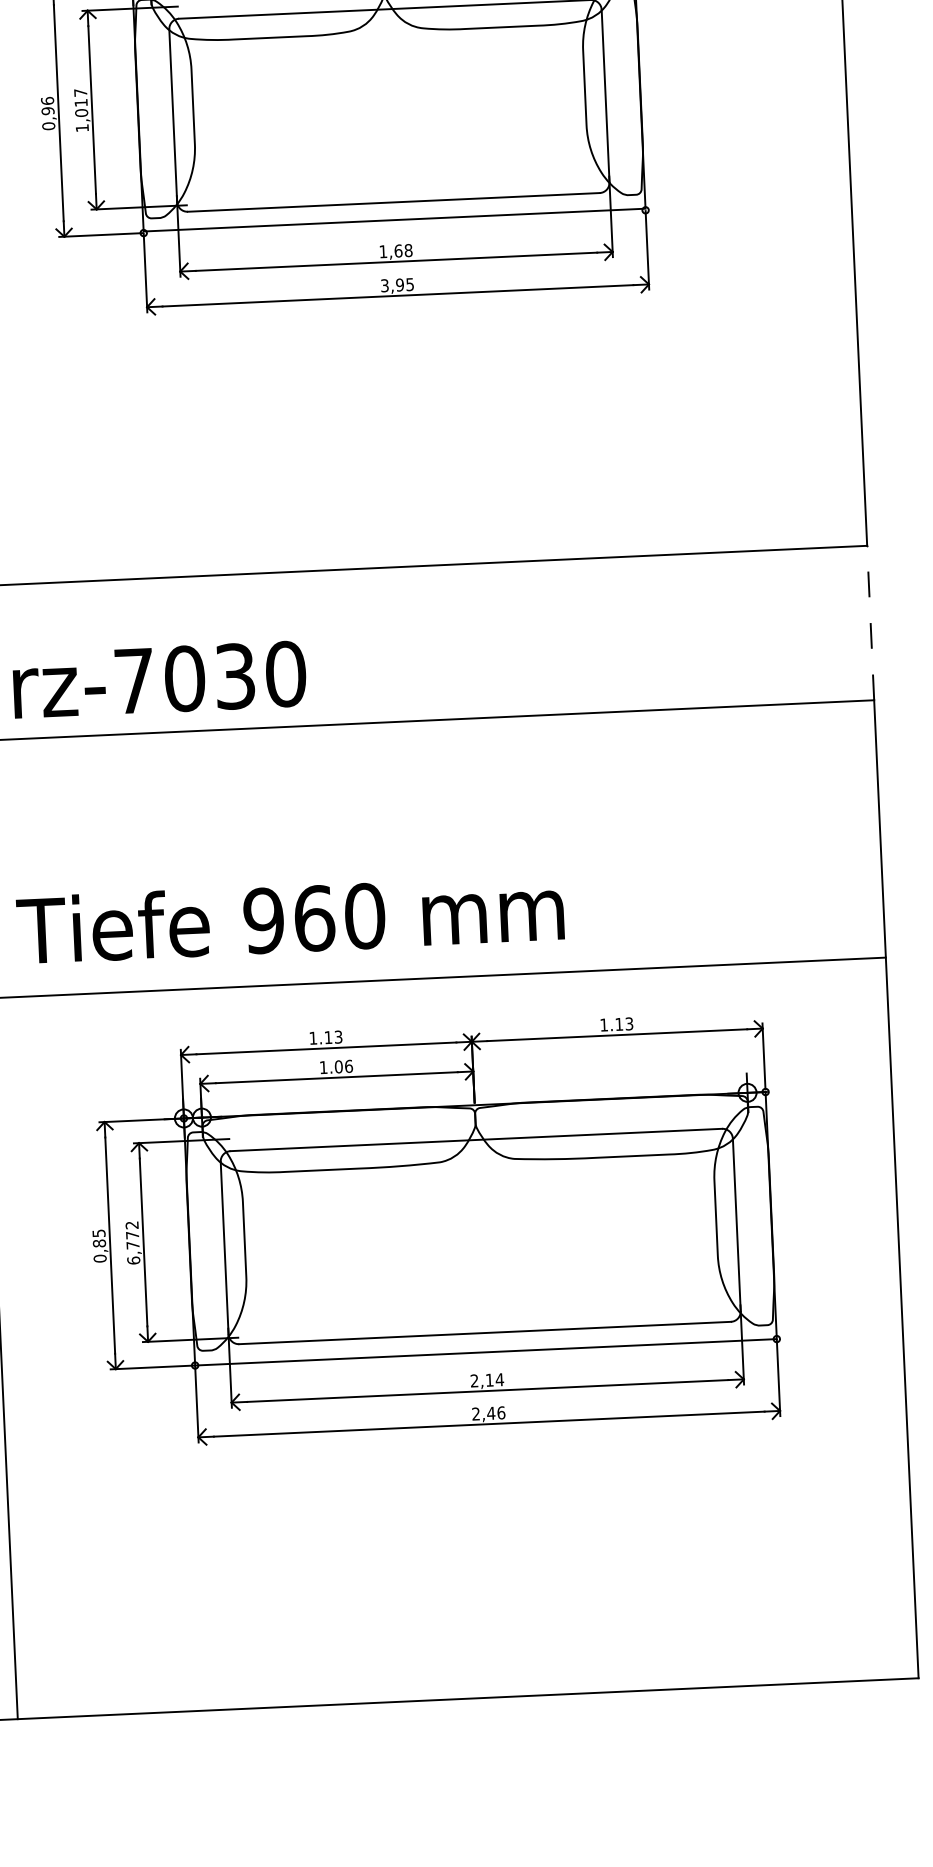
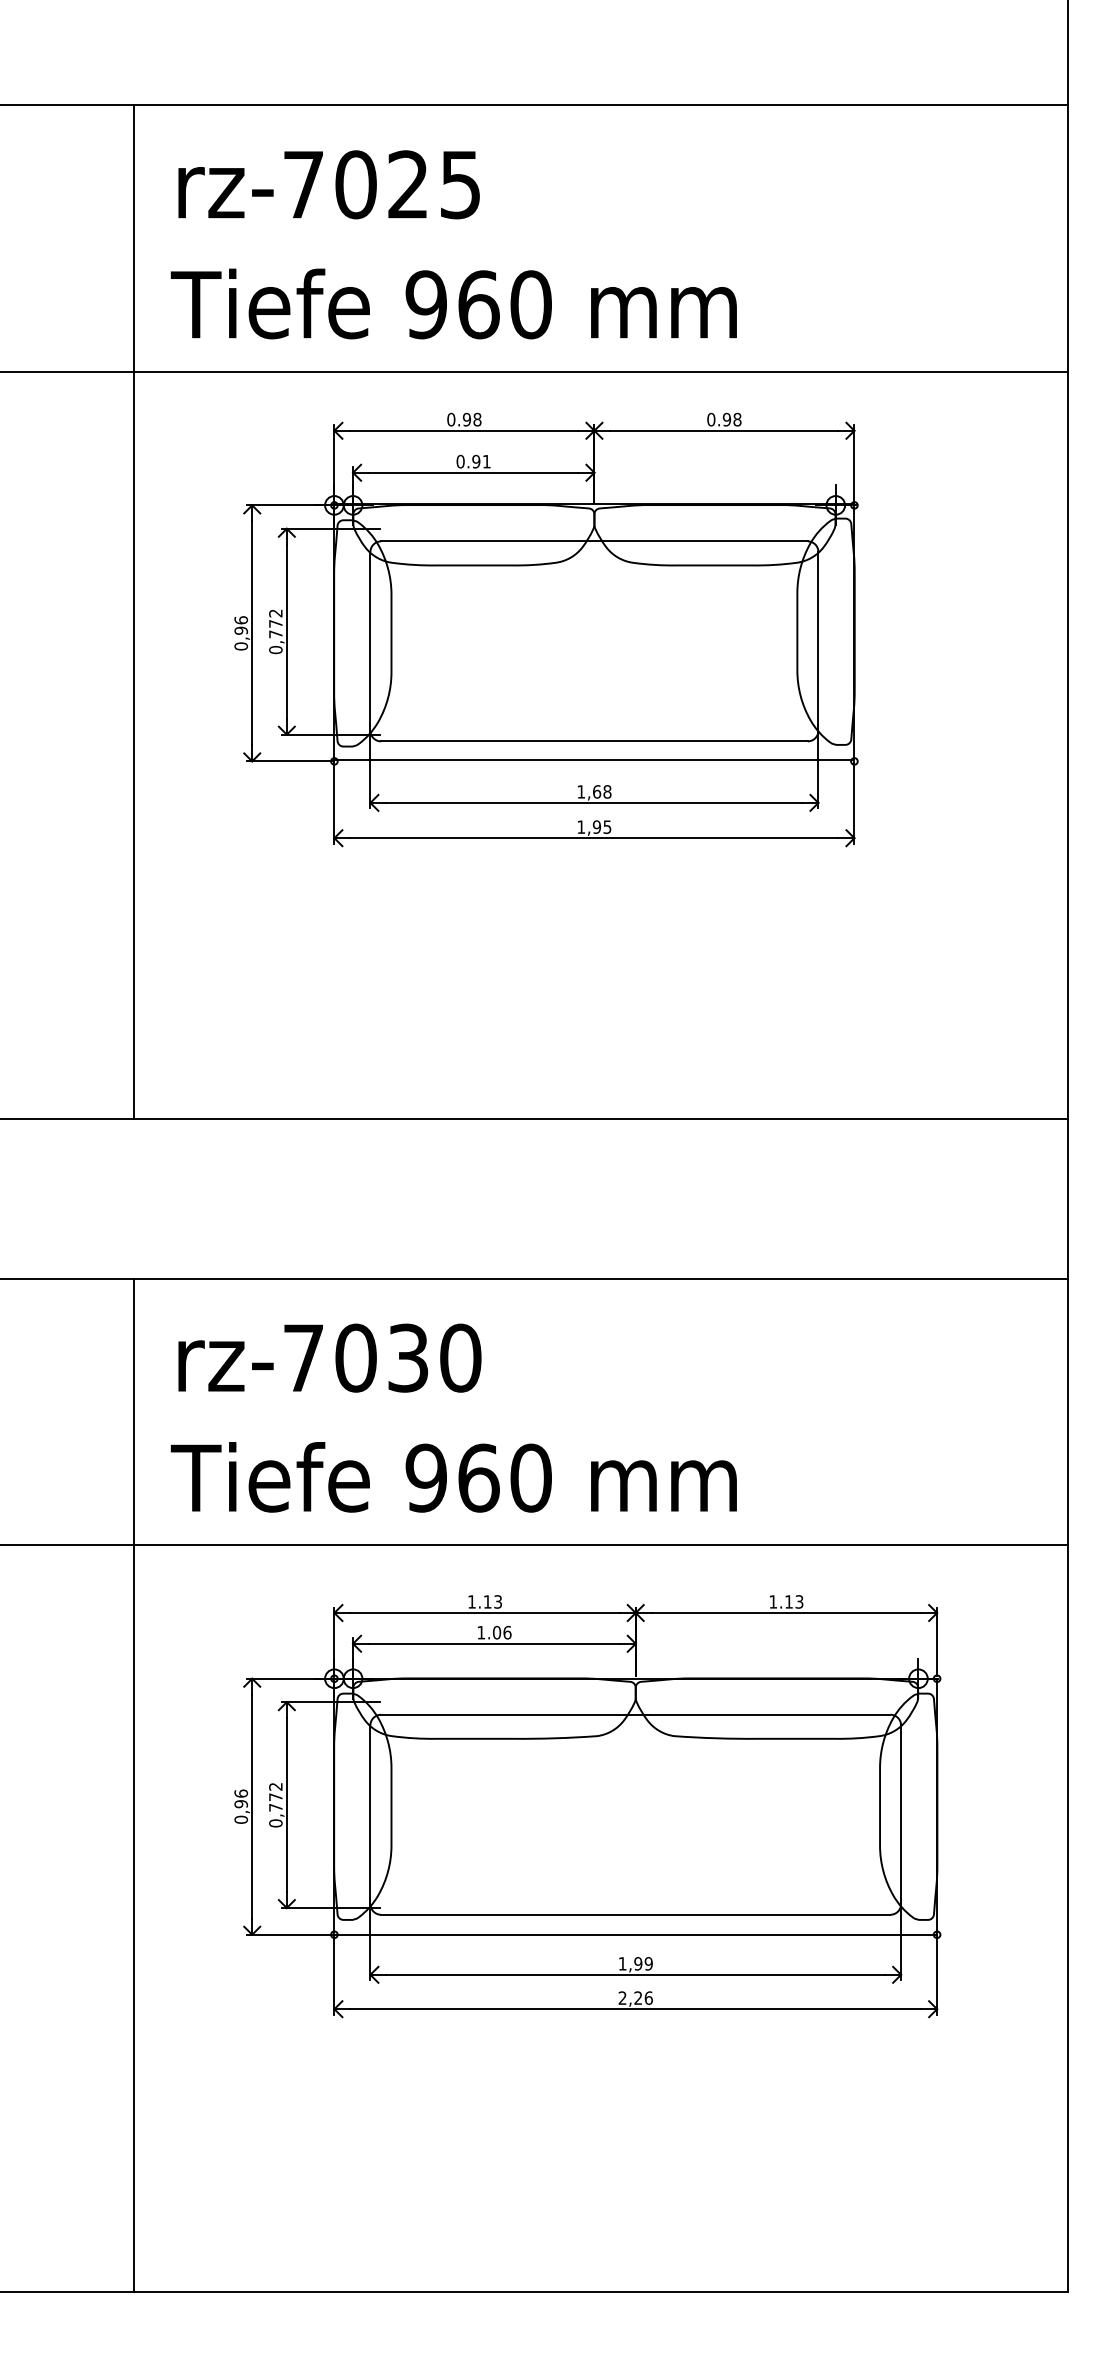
text: (81, 110) -> (275, 631), 1,017 -> 0,772
text: (385, 285) -> (581, 826), 3,95 -> 1,95
line: (870, 622) -> (1067, 1198), dashed -> solid
text: (159, 679) -> (329, 1357), moved
text: (99, 1238) -> (241, 1798), 0,85 -> 0,96
text: (133, 1260) -> (275, 1823), 6,772 -> 0,772
text: (486, 1380) -> (635, 1963), 2,14 -> 1,99
text: (491, 1412) -> (638, 1997), 2,46 -> 2,26

